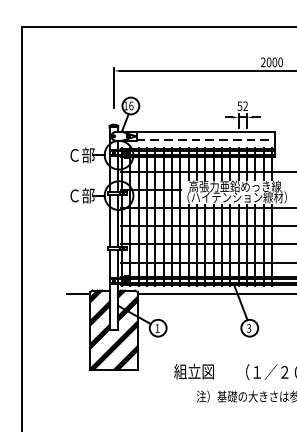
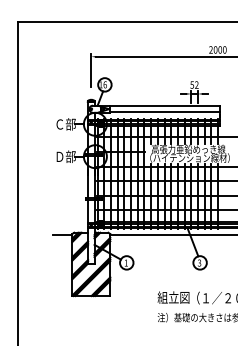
line: (206, 140) -> (165, 112), dashed -> solid
text: (74, 195) -> (59, 156), Ｃ部 -> Ｄ部
text: (194, 371) -> (173, 297), moved

